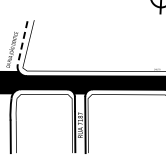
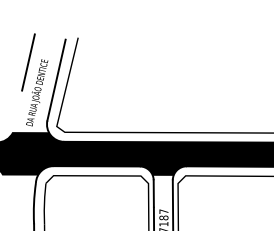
line: (7, 33) -> (28, 62), added
line: (22, 43) -> (56, 81), dashed -> solid

